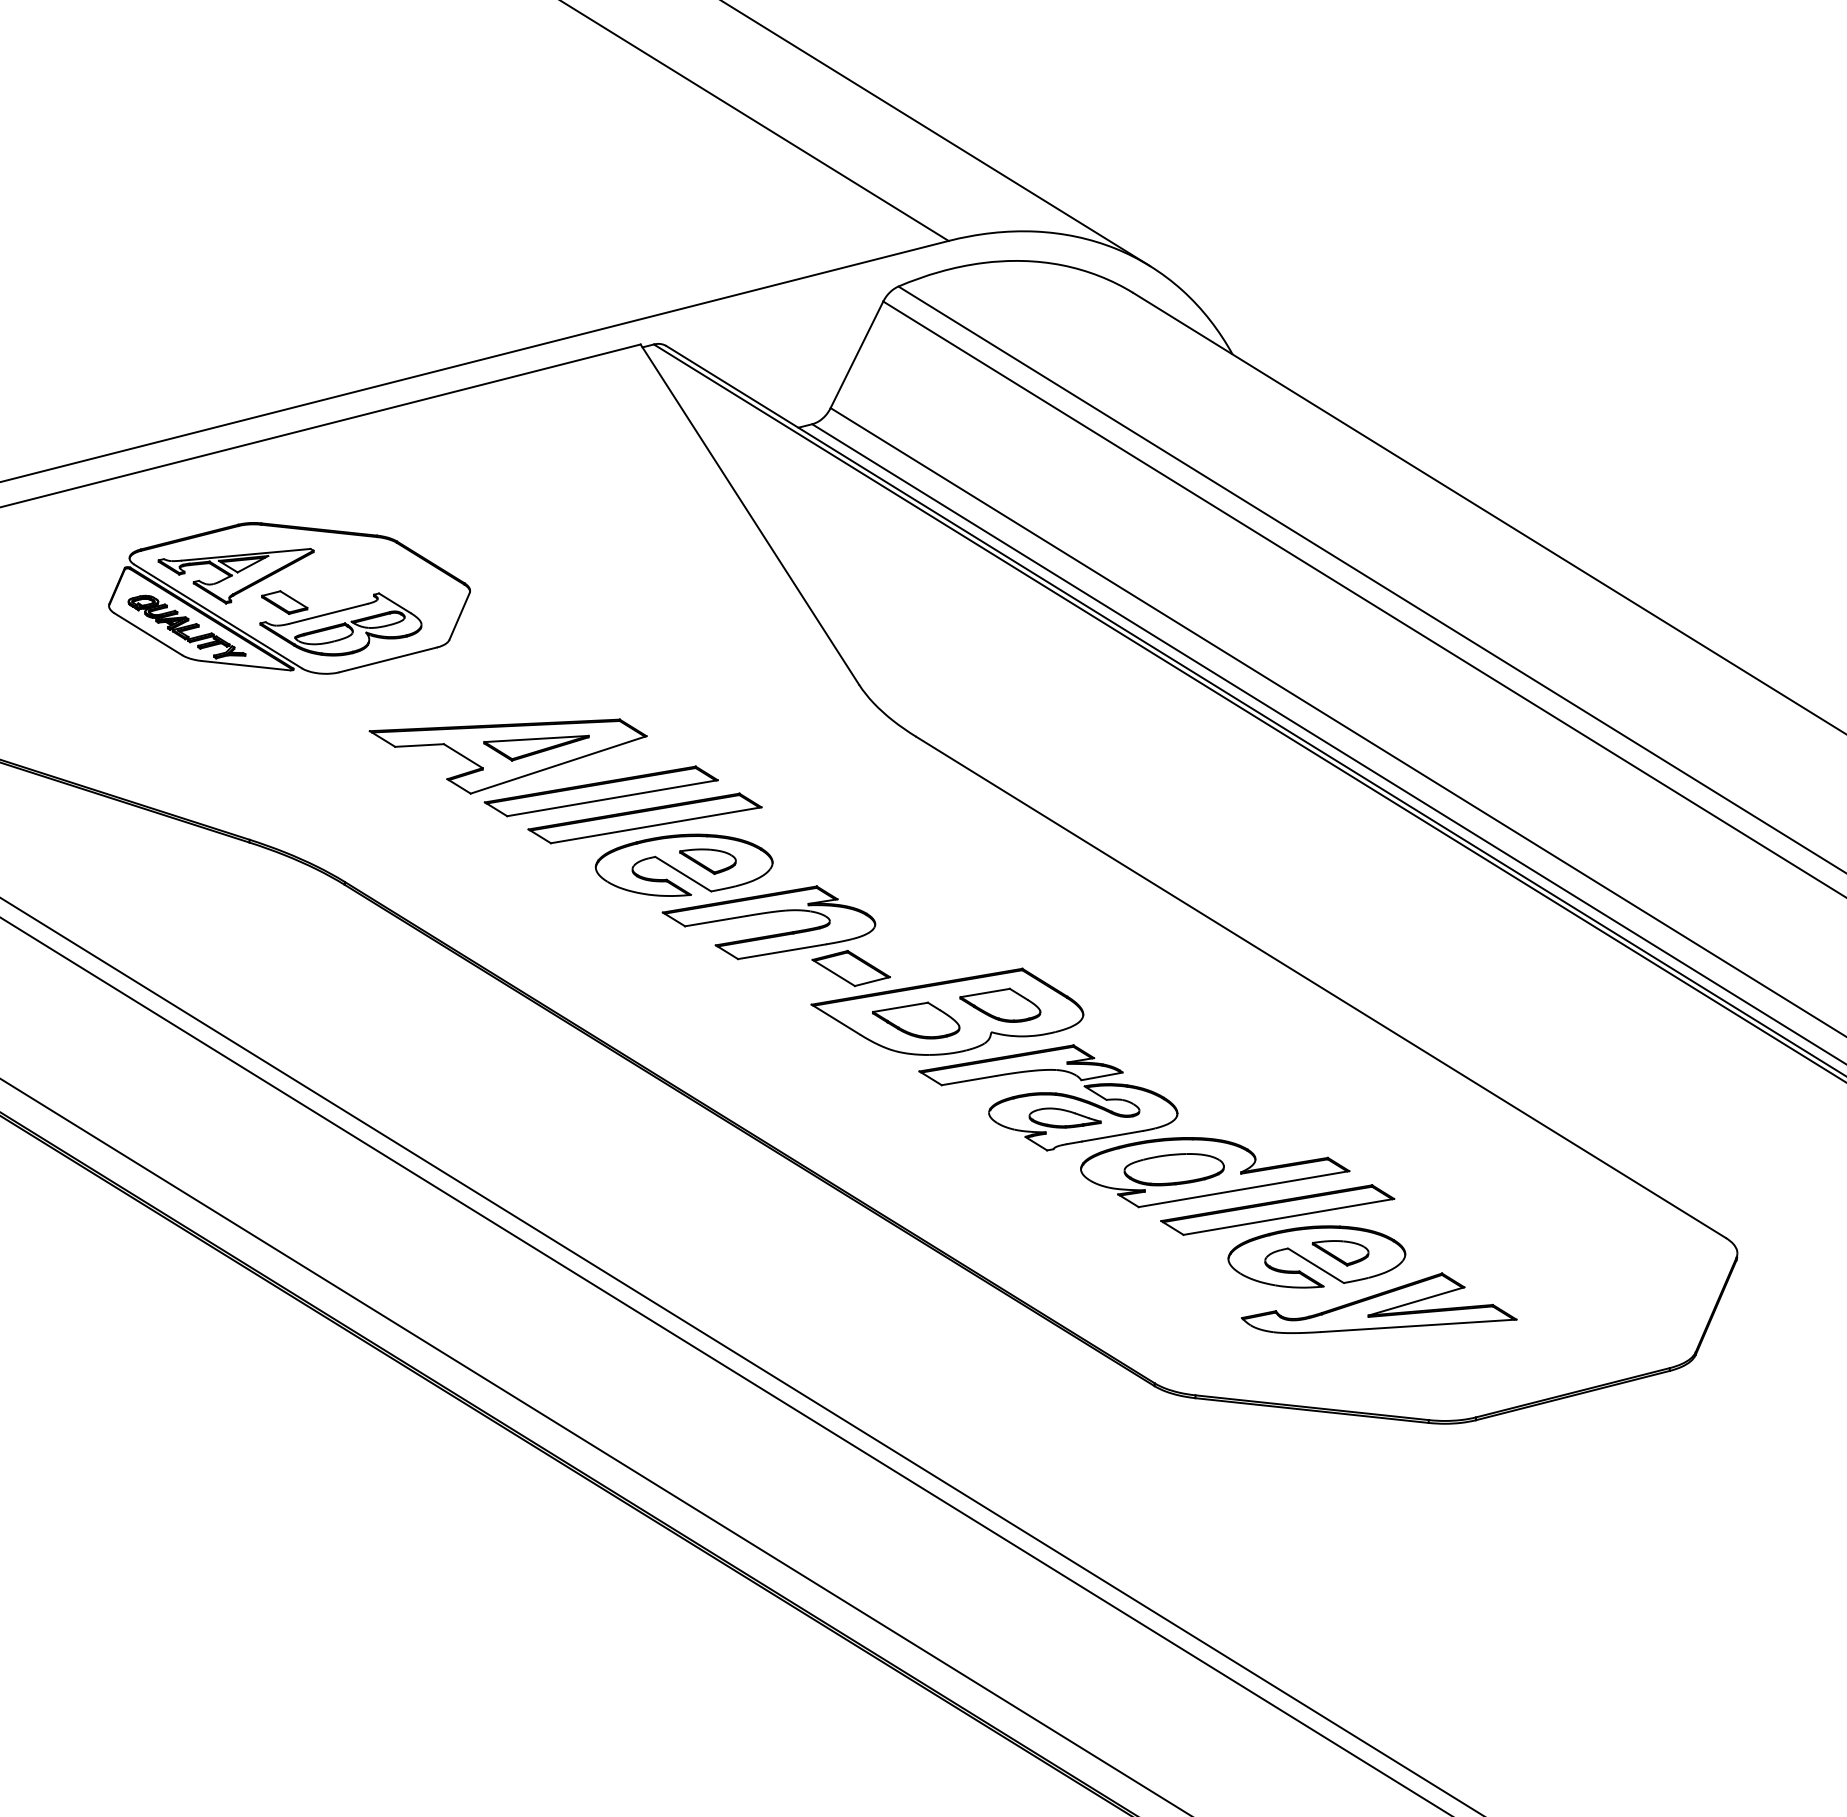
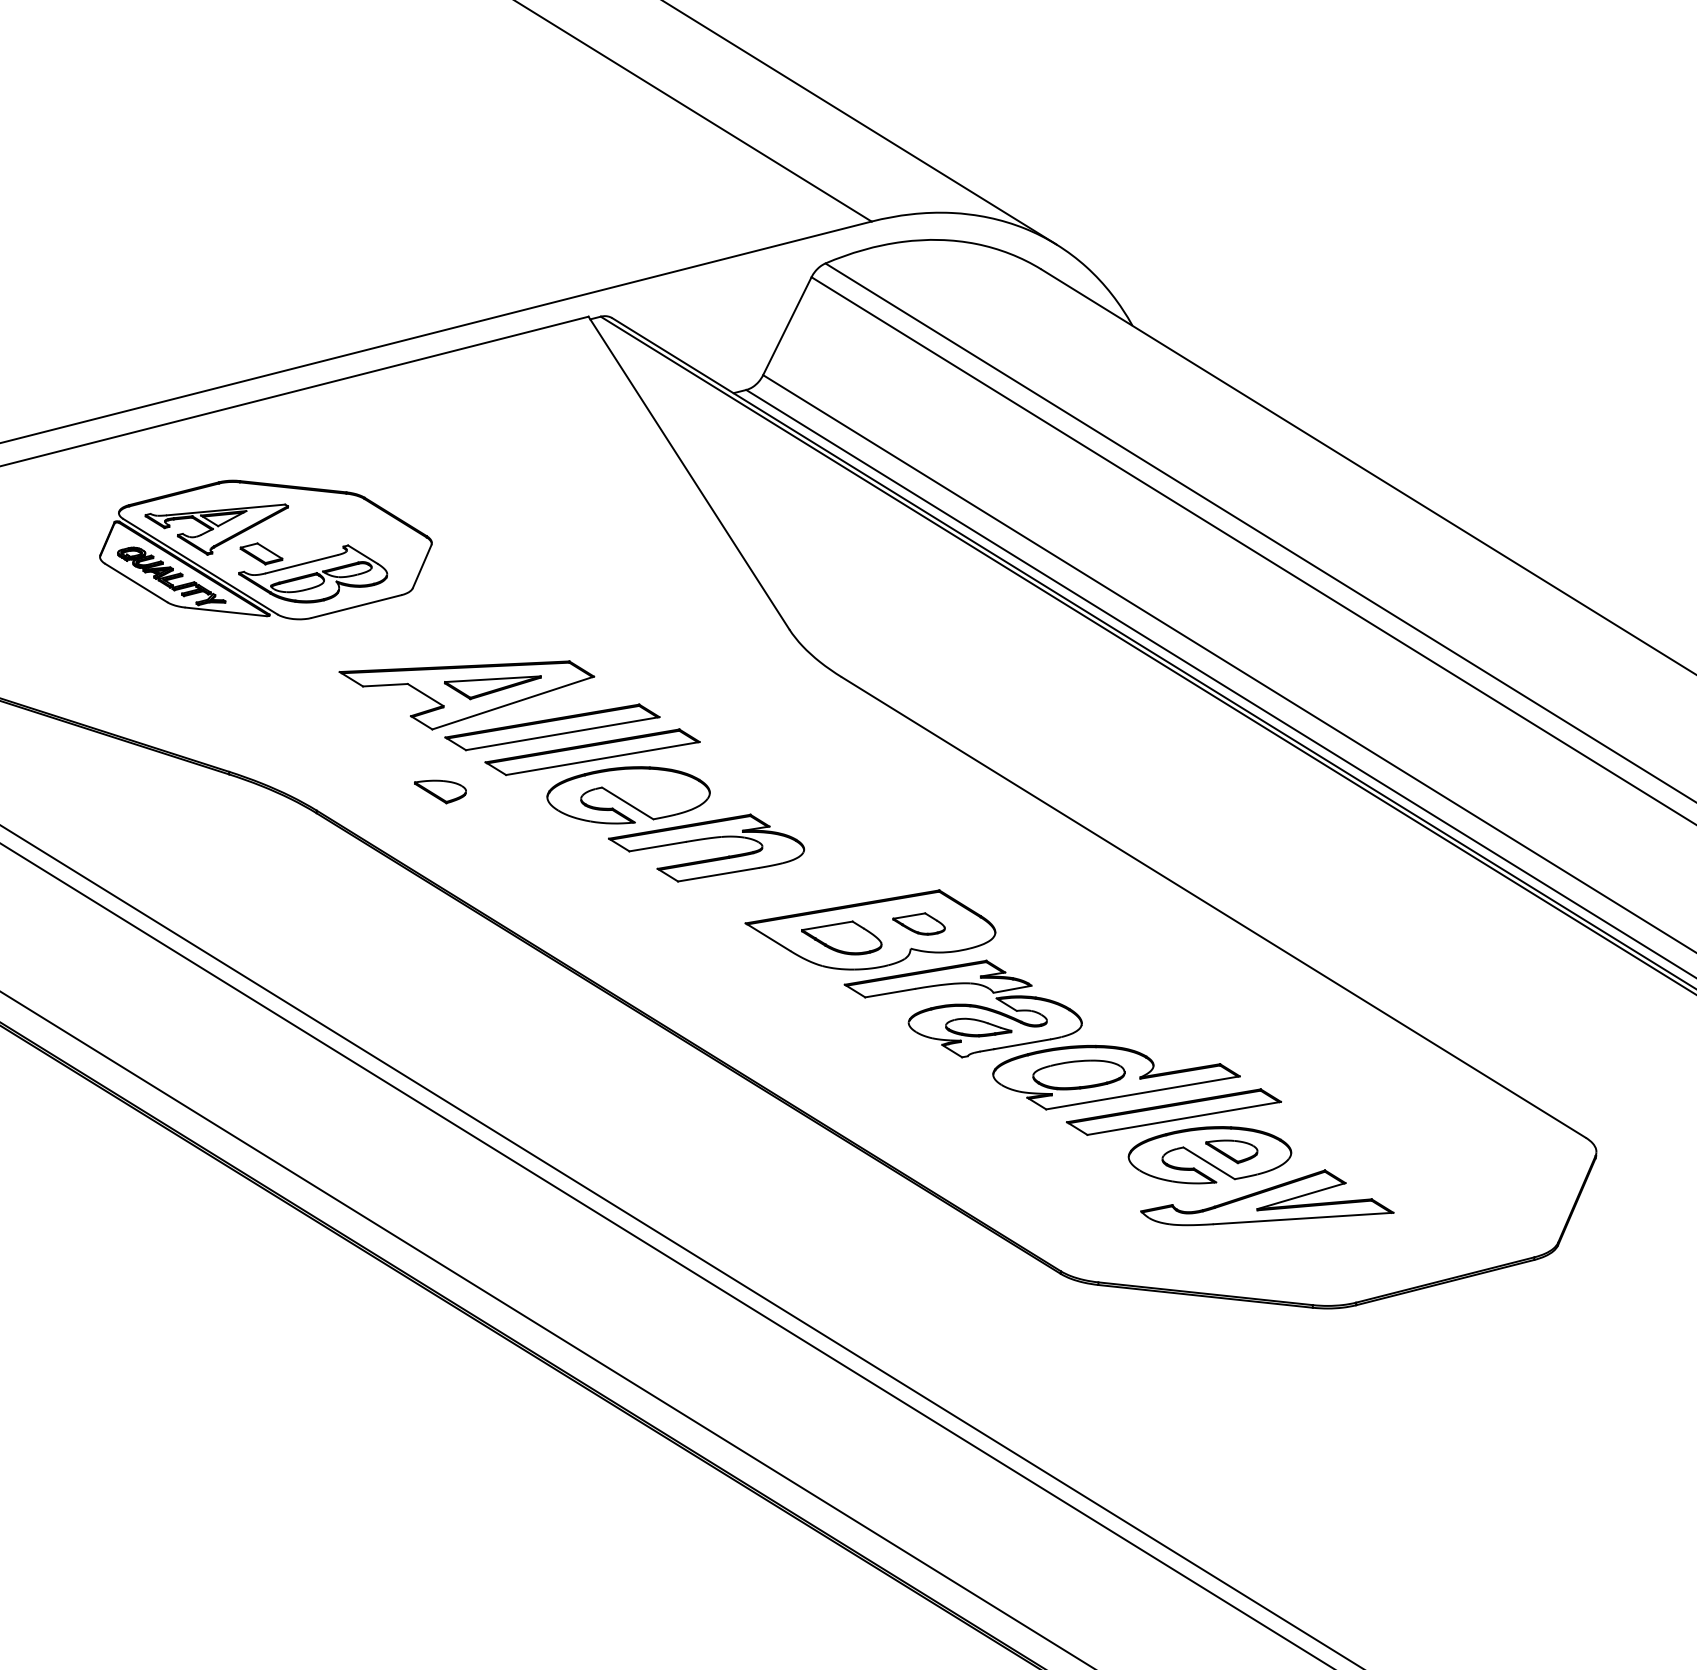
part: (708, 861) -> (440, 791), moved
part: (850, 968) -> (781, 890), removed
part: (999, 1004) -> (918, 923), size x0.7

